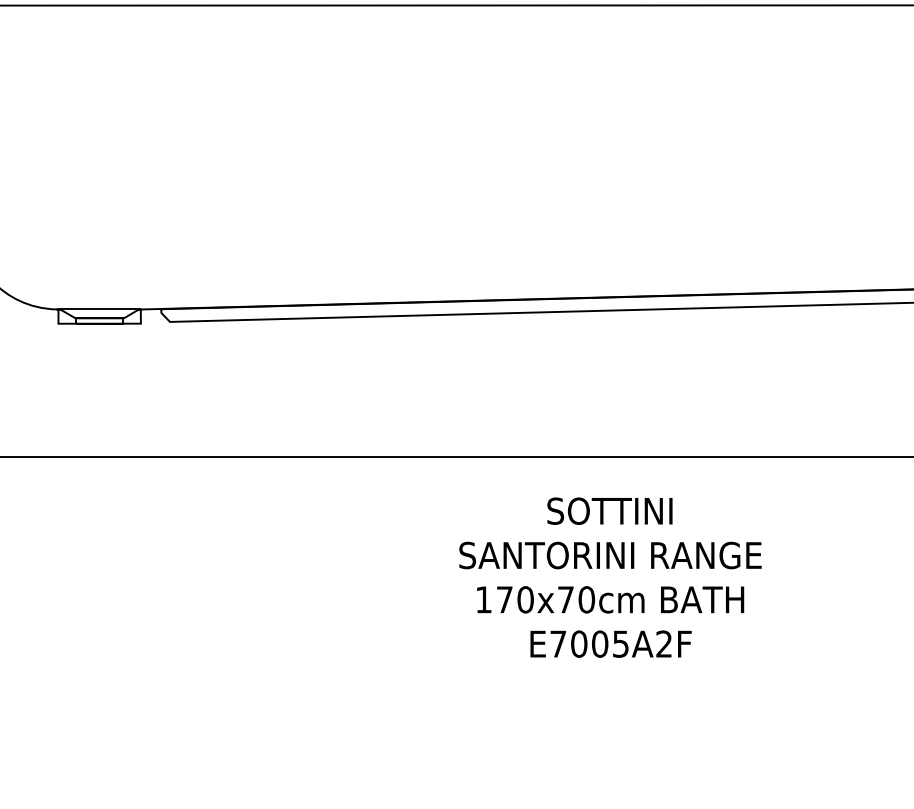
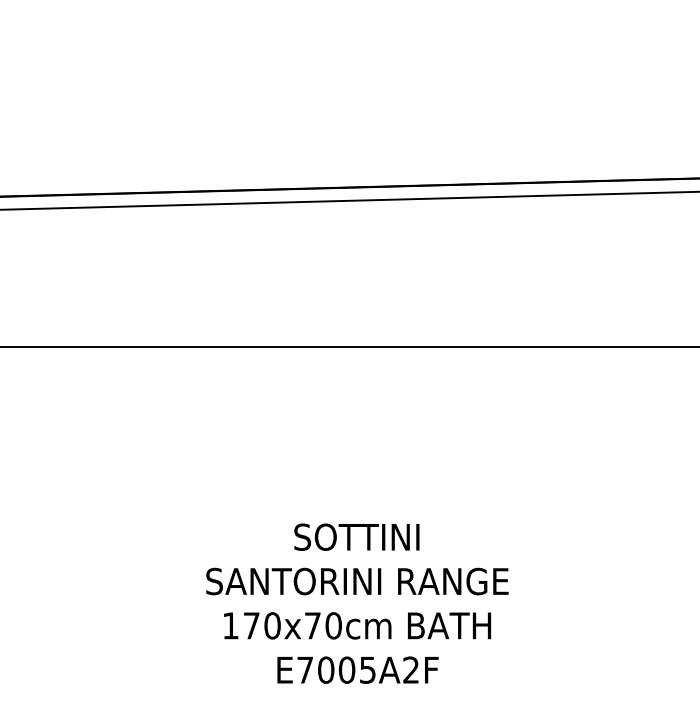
text: (610, 577) -> (357, 603), moved

